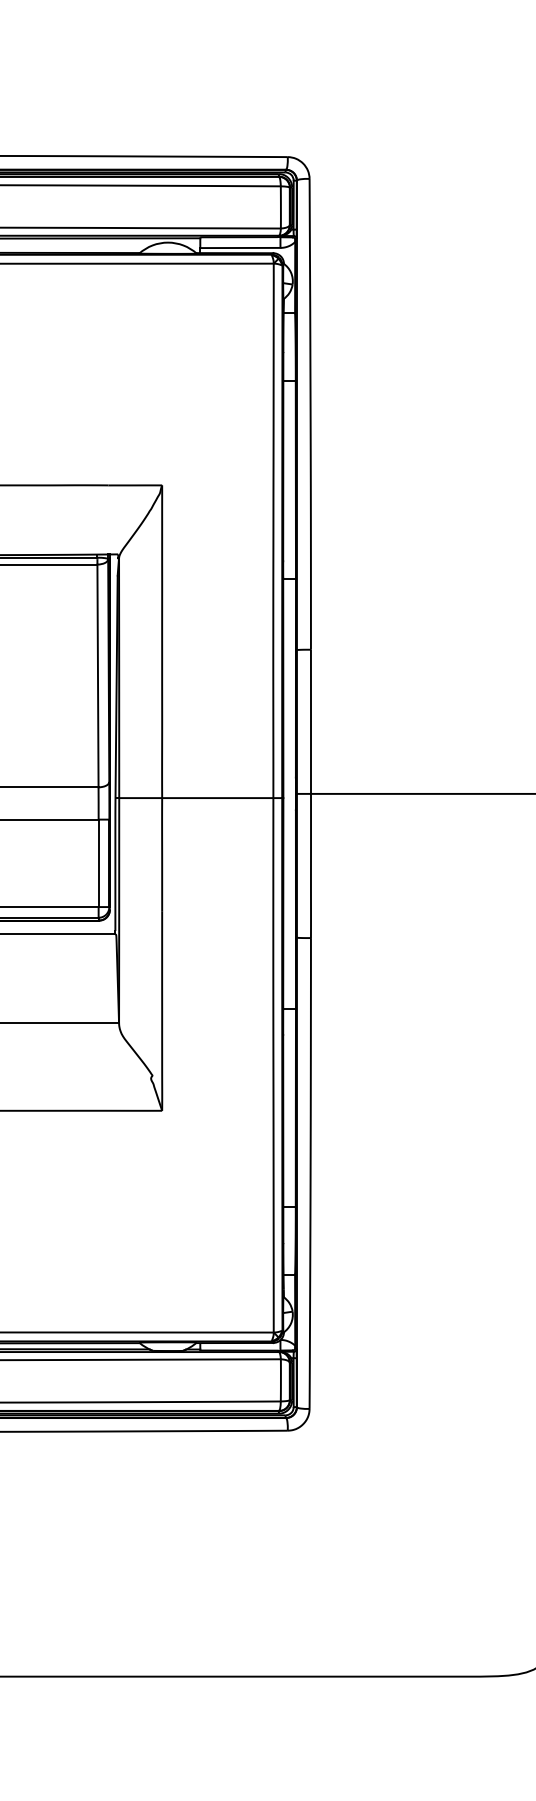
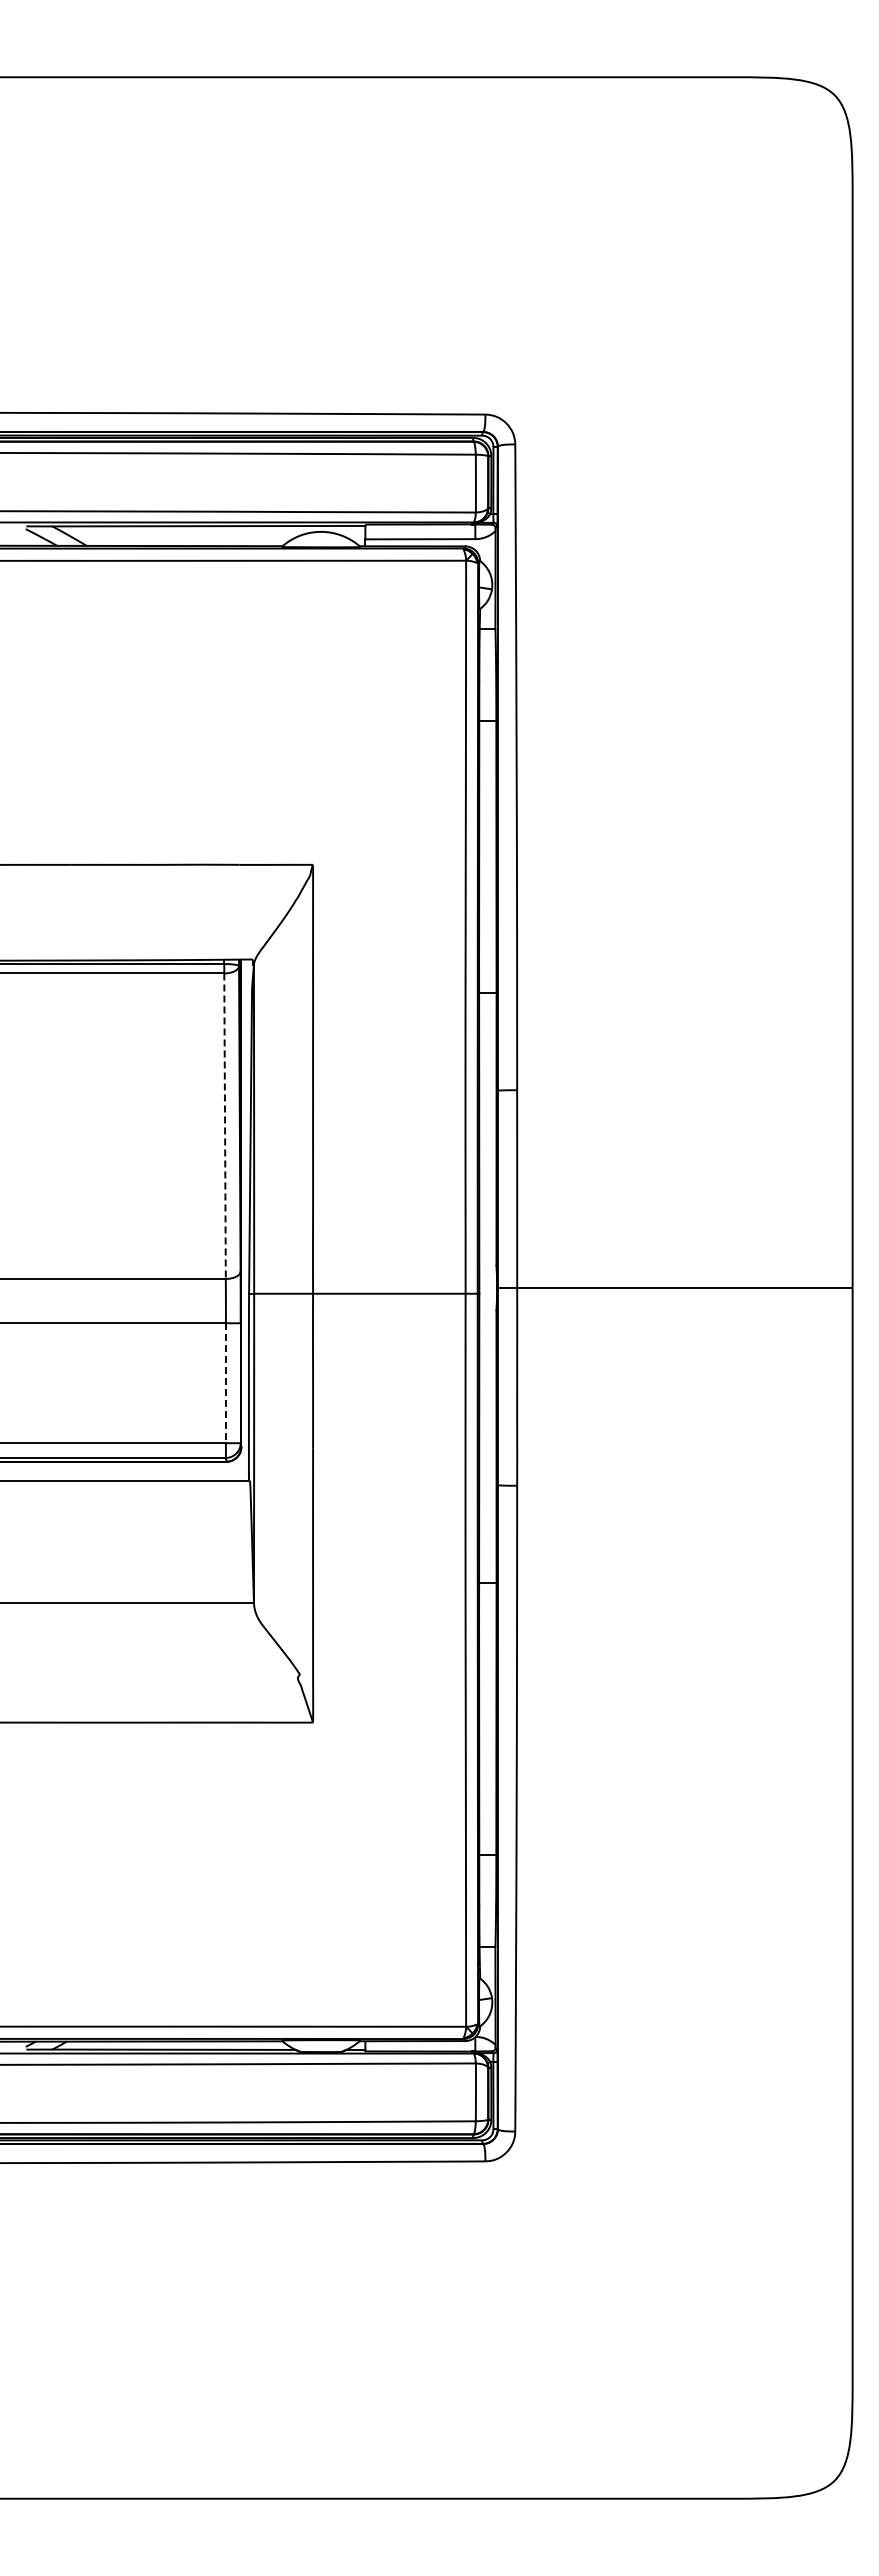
line: (98, 676) -> (225, 1126), solid -> dashed
line: (98, 863) -> (225, 1383), solid -> dashed

